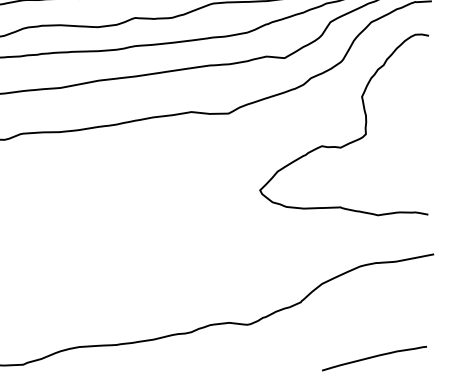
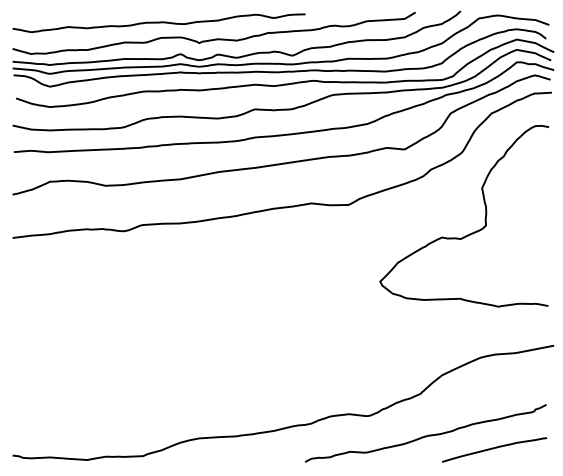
curve: (305, 344) -> (425, 435), added

